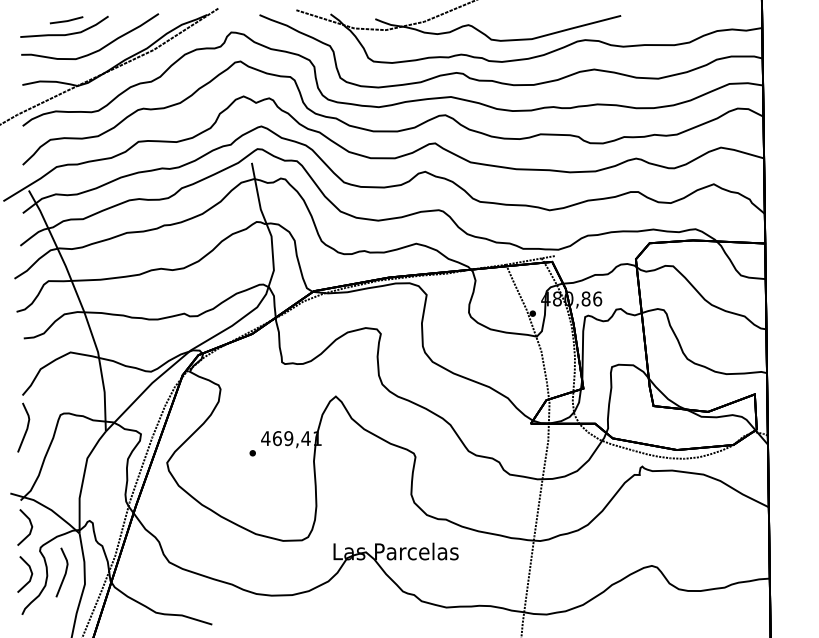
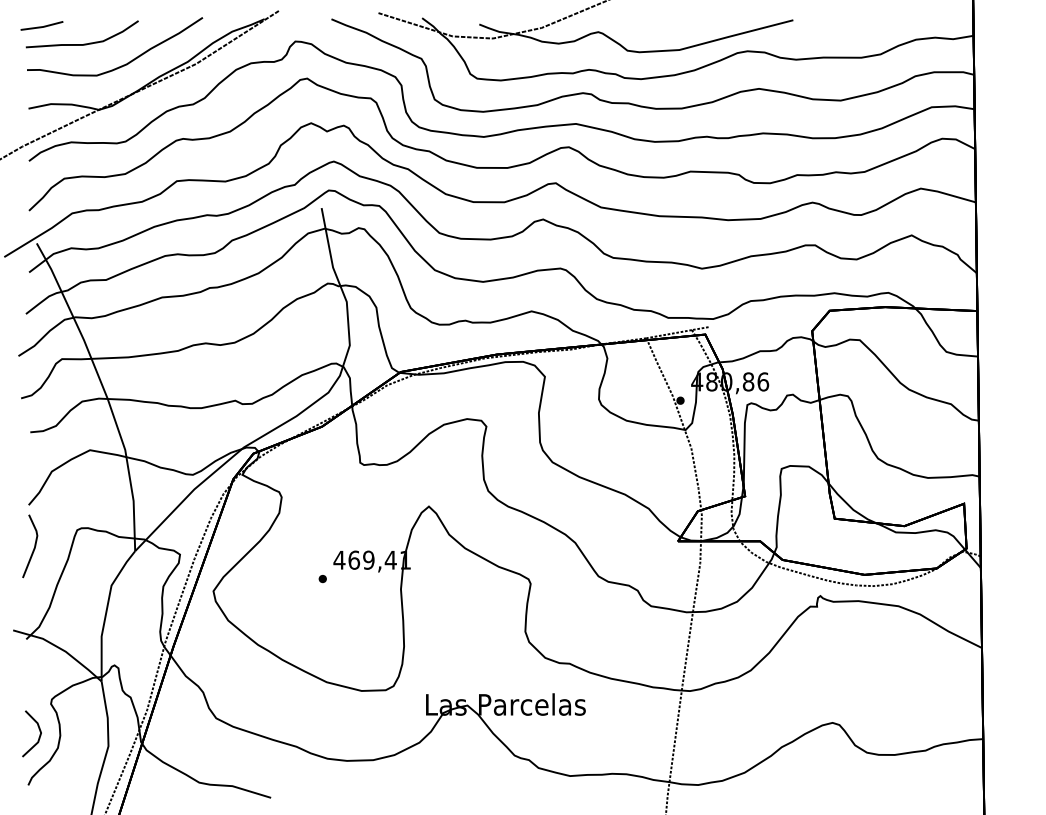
line: (66, 20) -> (41, 26), moved
line: (30, 524) -> (38, 669), removed
line: (64, 574) -> (82, 733), removed

